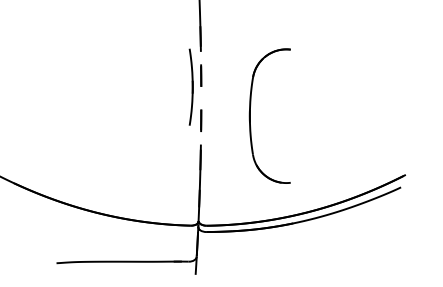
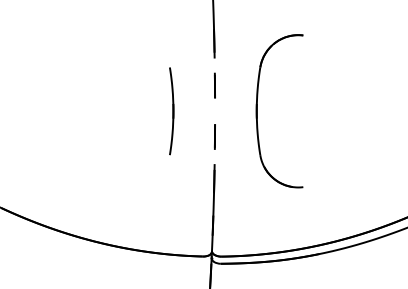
part: (190, 86) -> (170, 110), moved
part: (250, 115) -> (257, 110), moved

